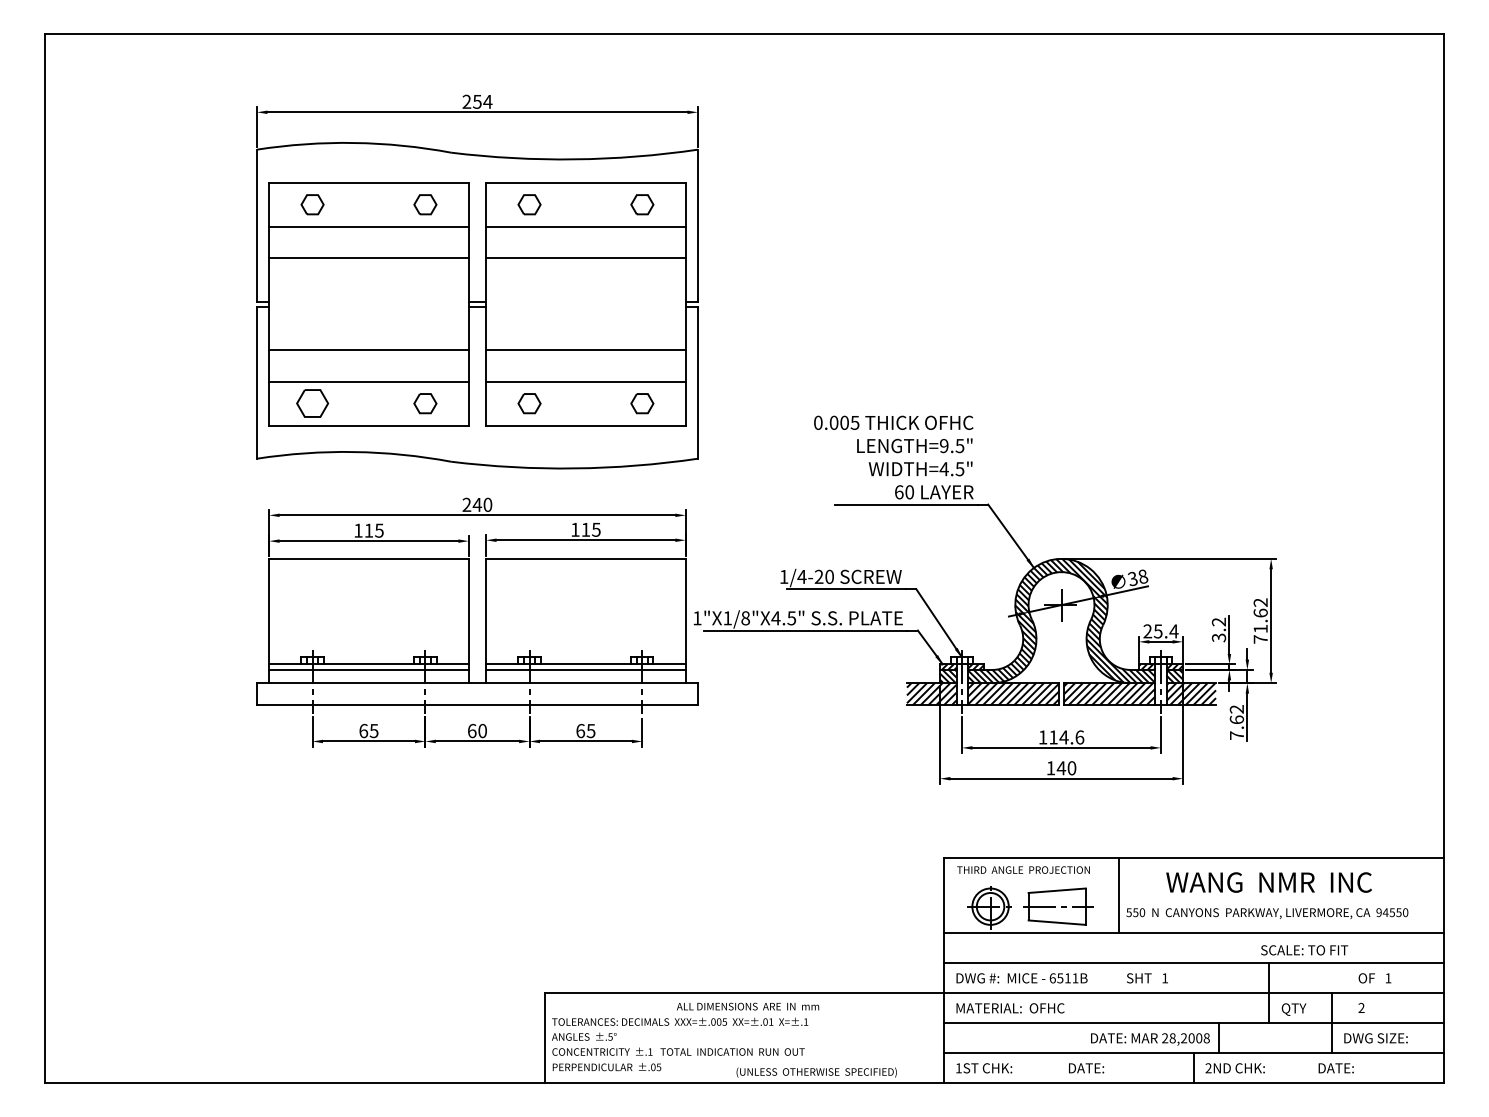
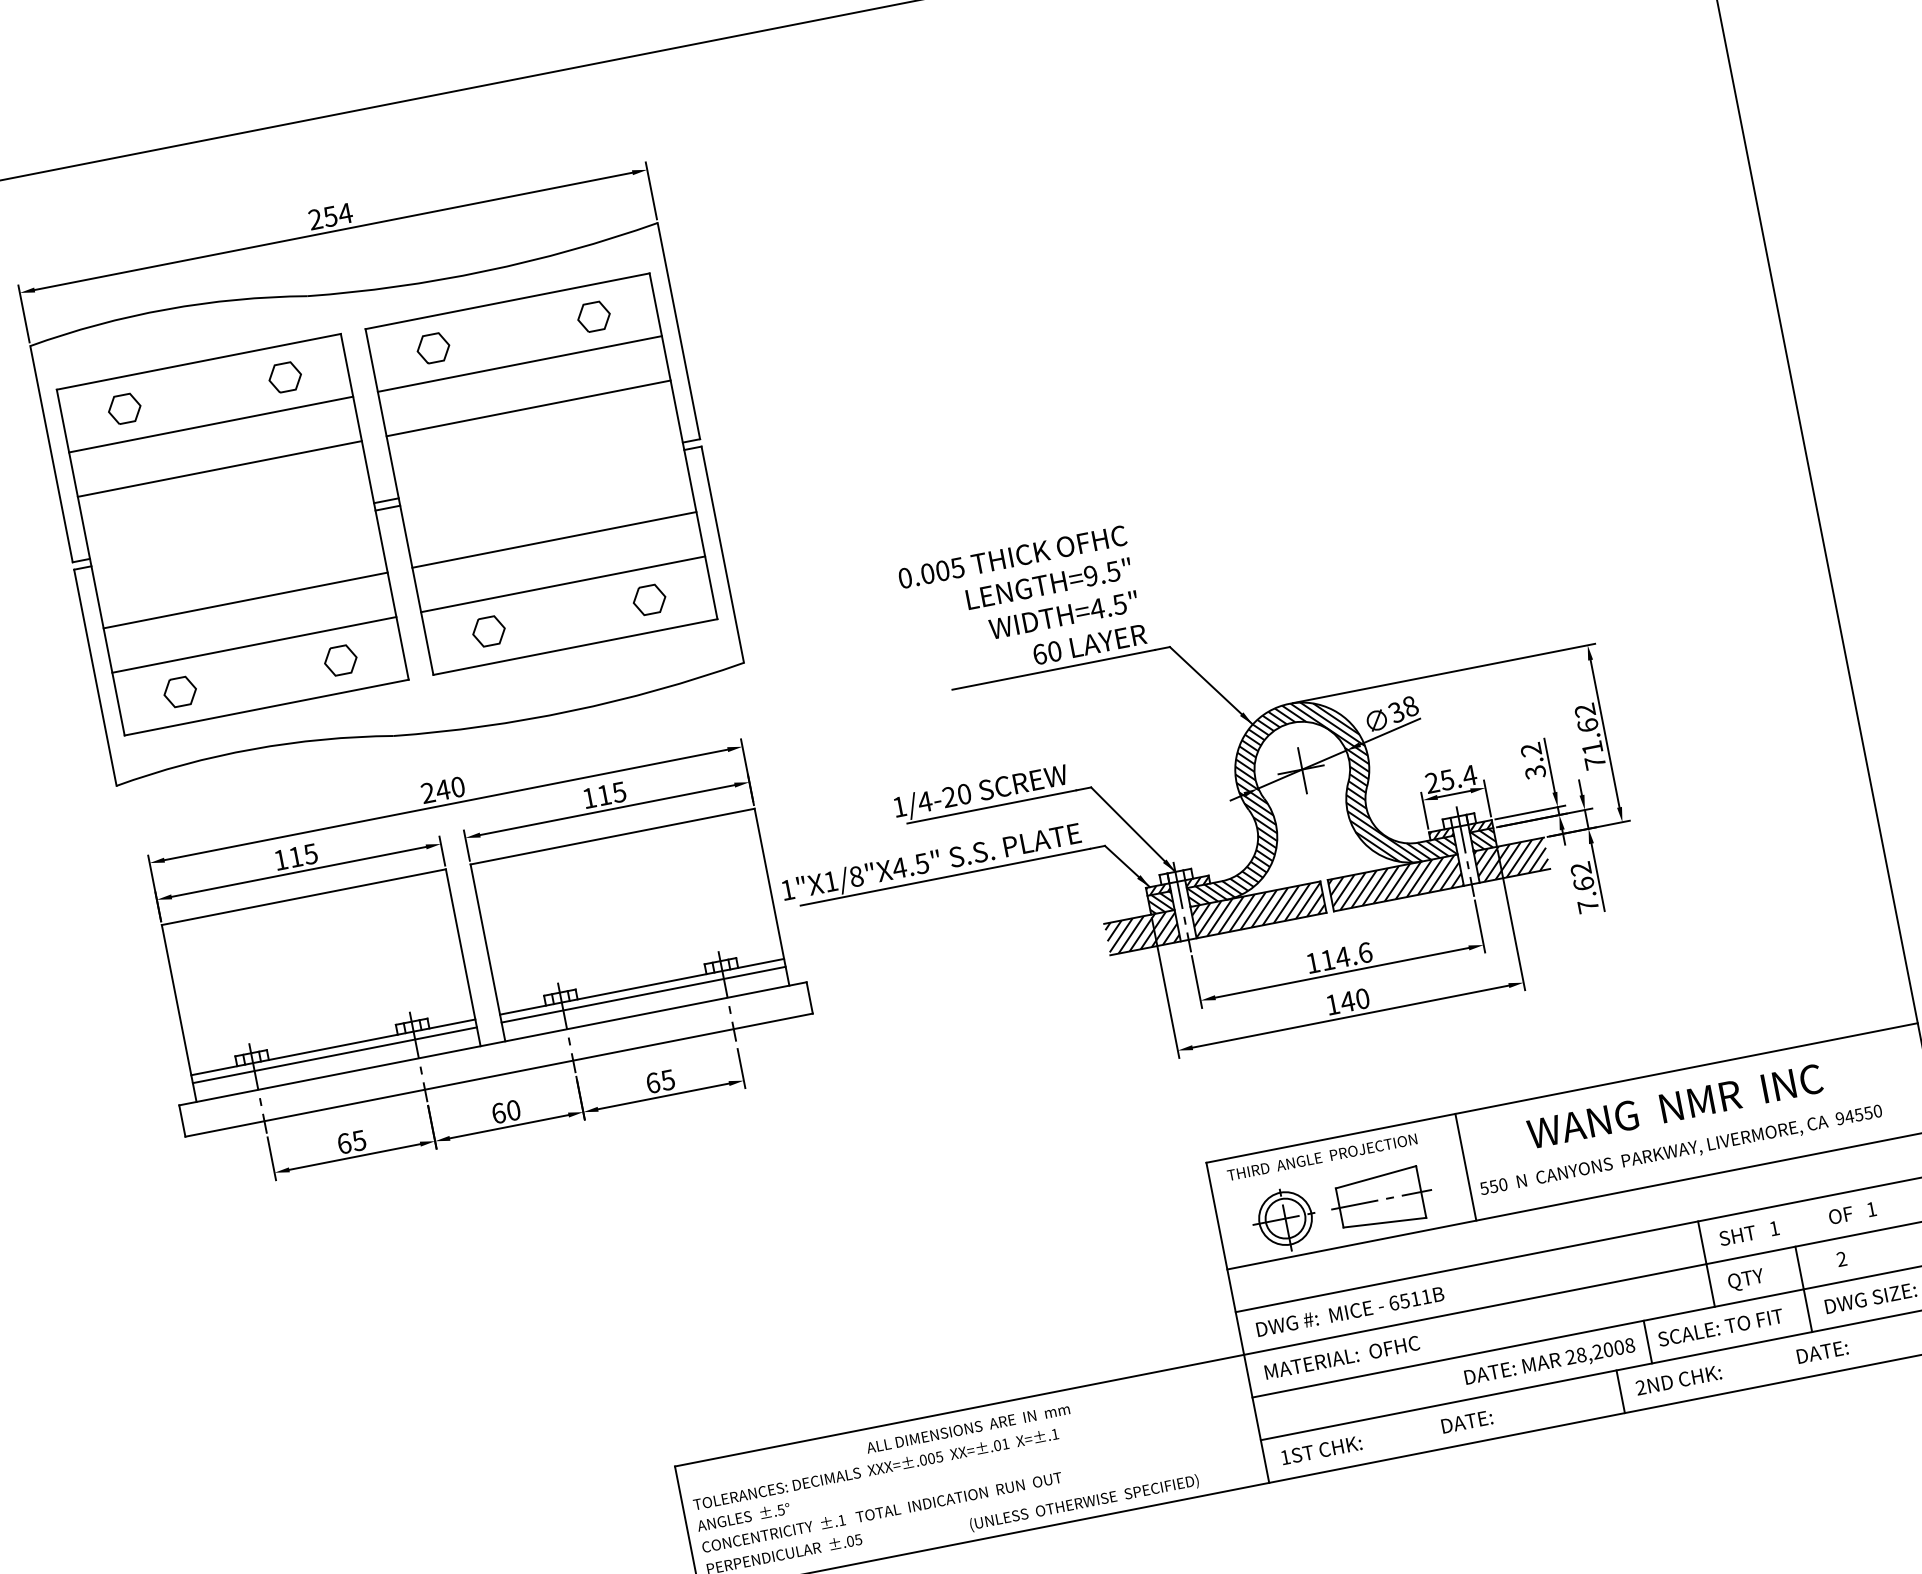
part: (312, 403) -> (180, 691), size x0.71
text: (1304, 950) -> (1720, 1328), moved
text: (1147, 978) -> (1749, 1233), moved

